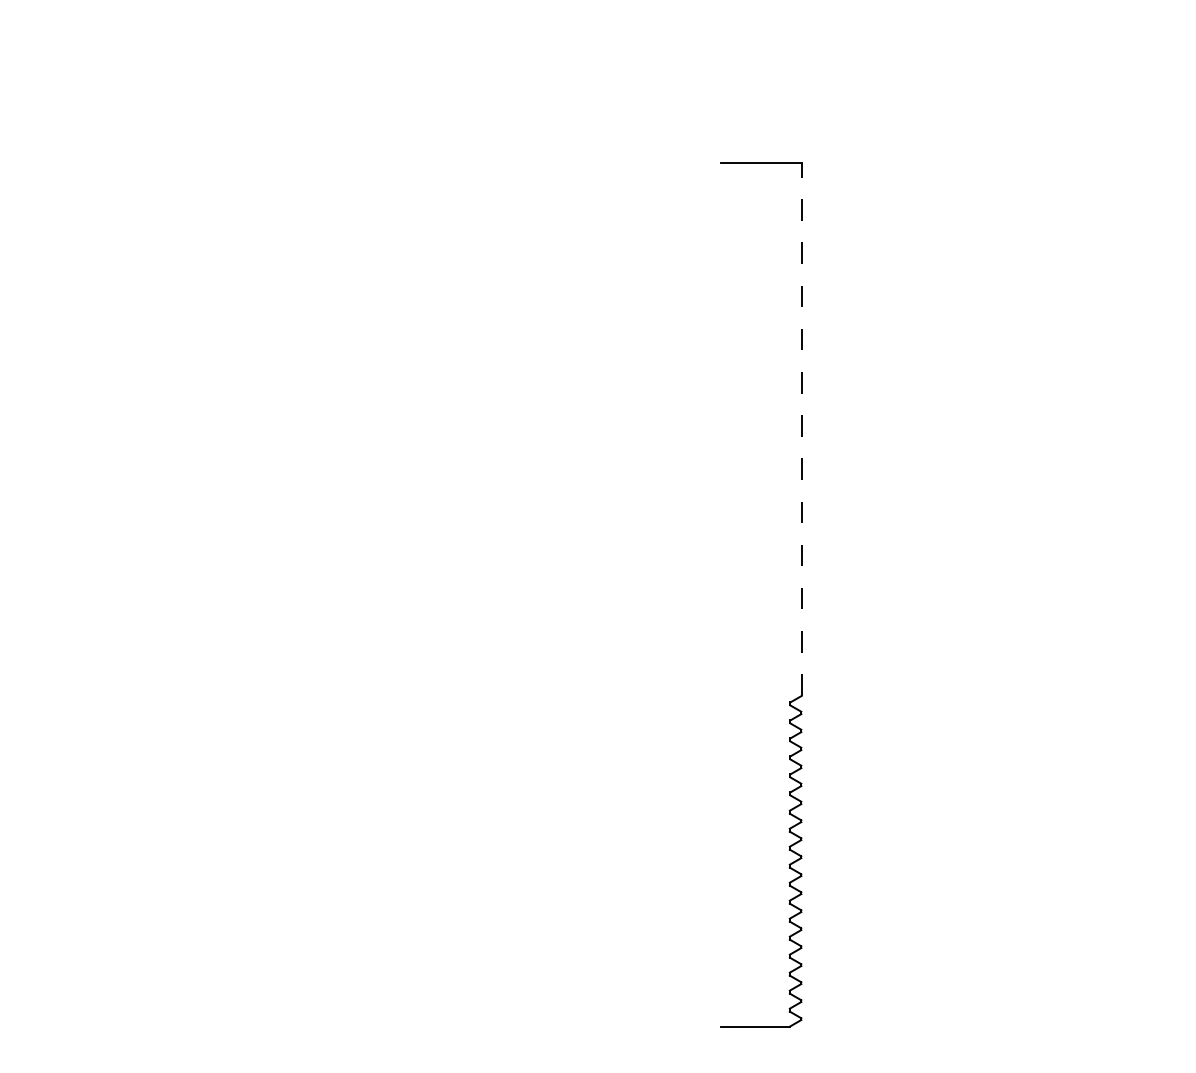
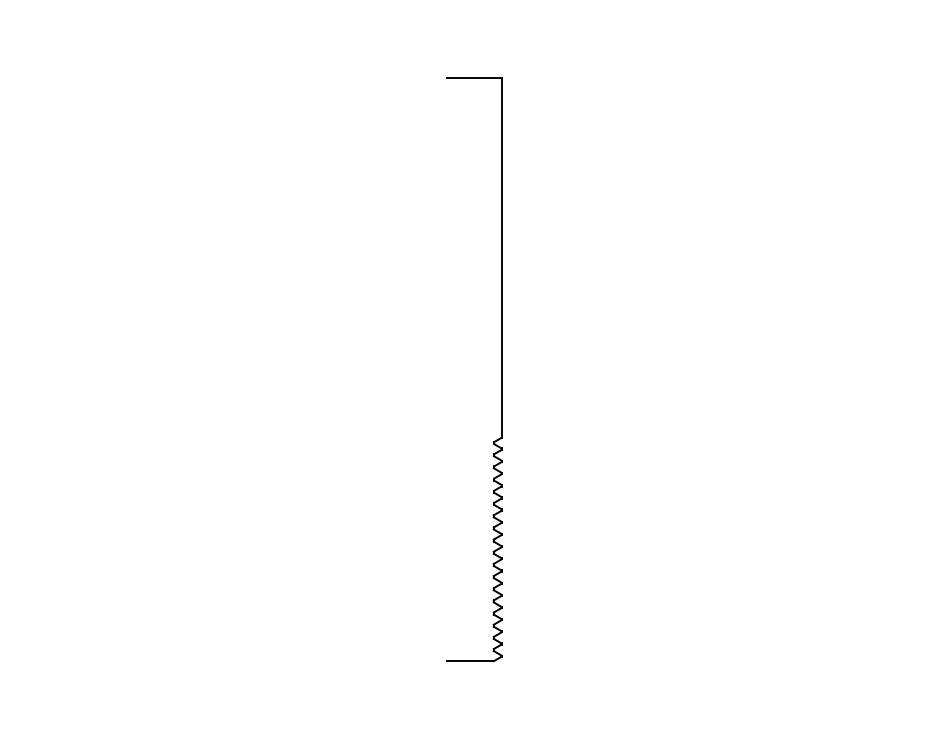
line: (801, 429) -> (501, 257), dashed -> solid

